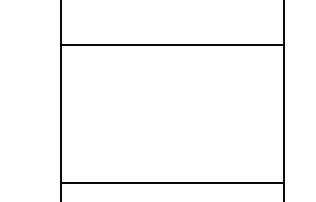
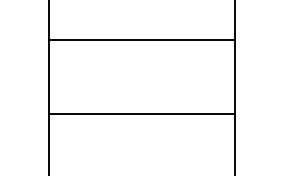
line: (171, 45) -> (141, 40), moved
line: (171, 183) -> (141, 114), moved

